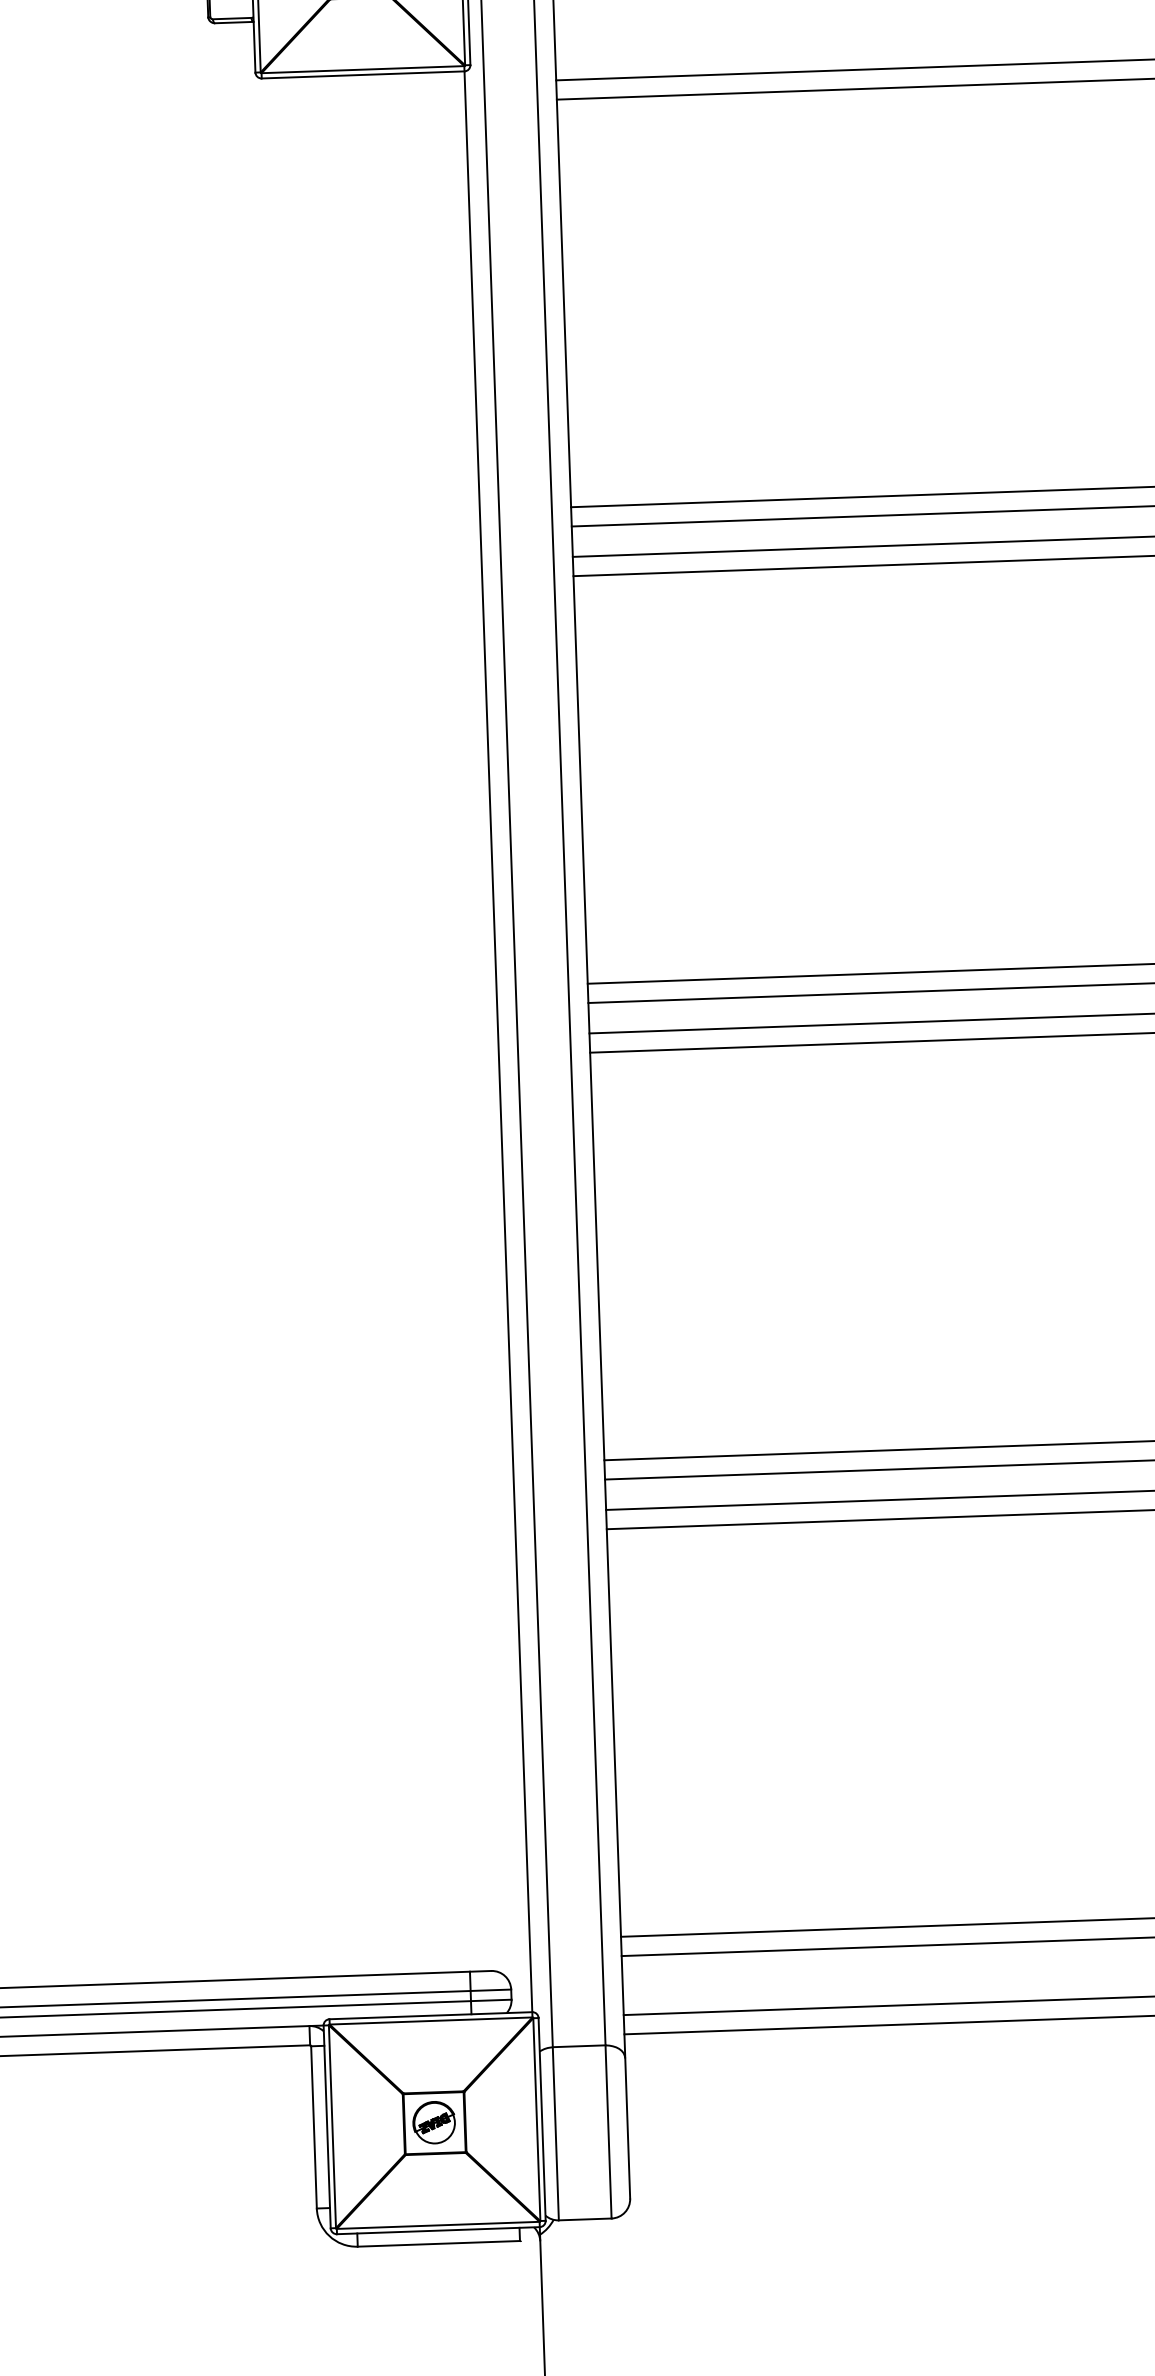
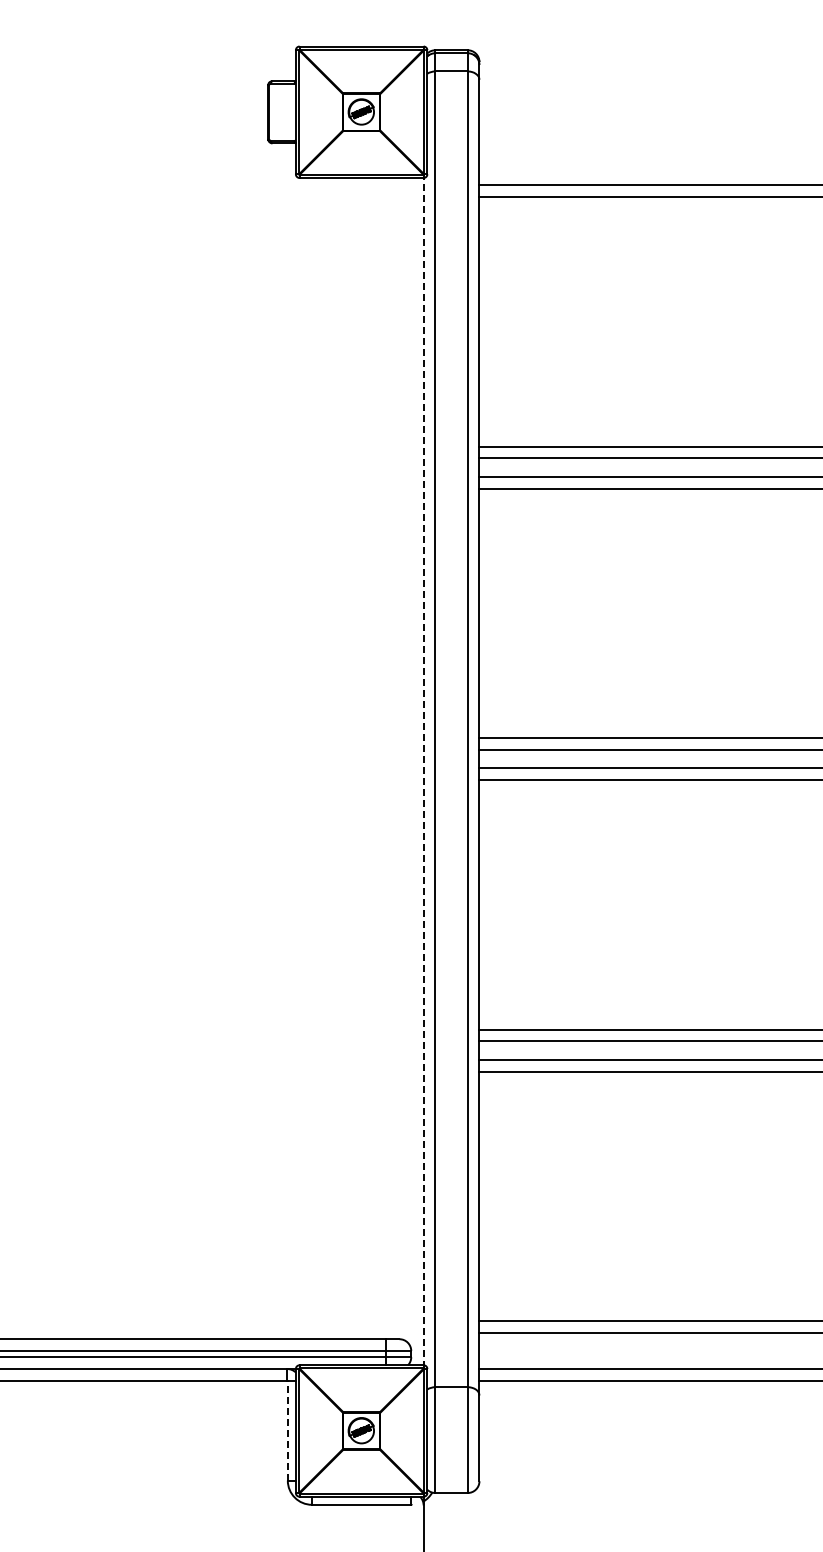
line: (498, 1041) -> (423, 771), solid -> dashed
line: (313, 2128) -> (287, 1431), solid -> dashed

